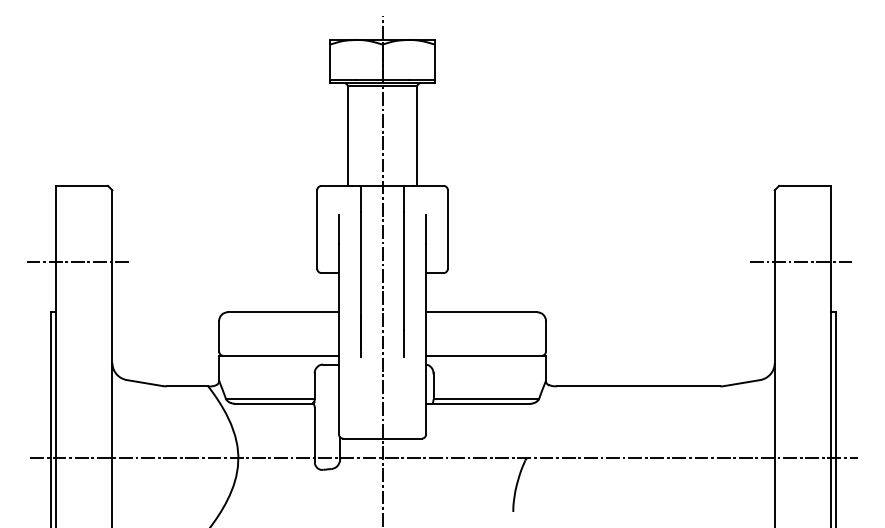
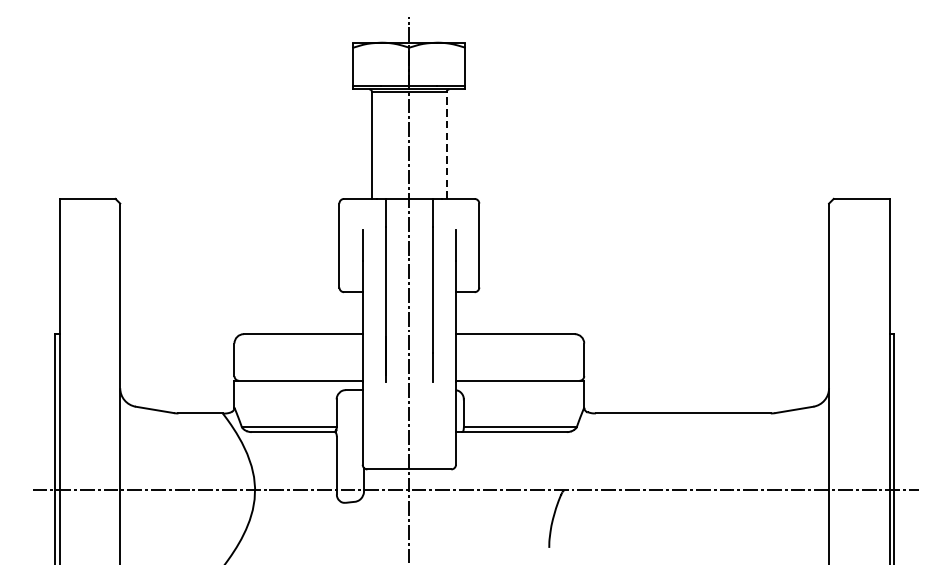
line: (417, 136) -> (446, 146), solid -> dashed
line: (77, 262) -> (82, 280), removed
line: (800, 262) -> (856, 280), removed

